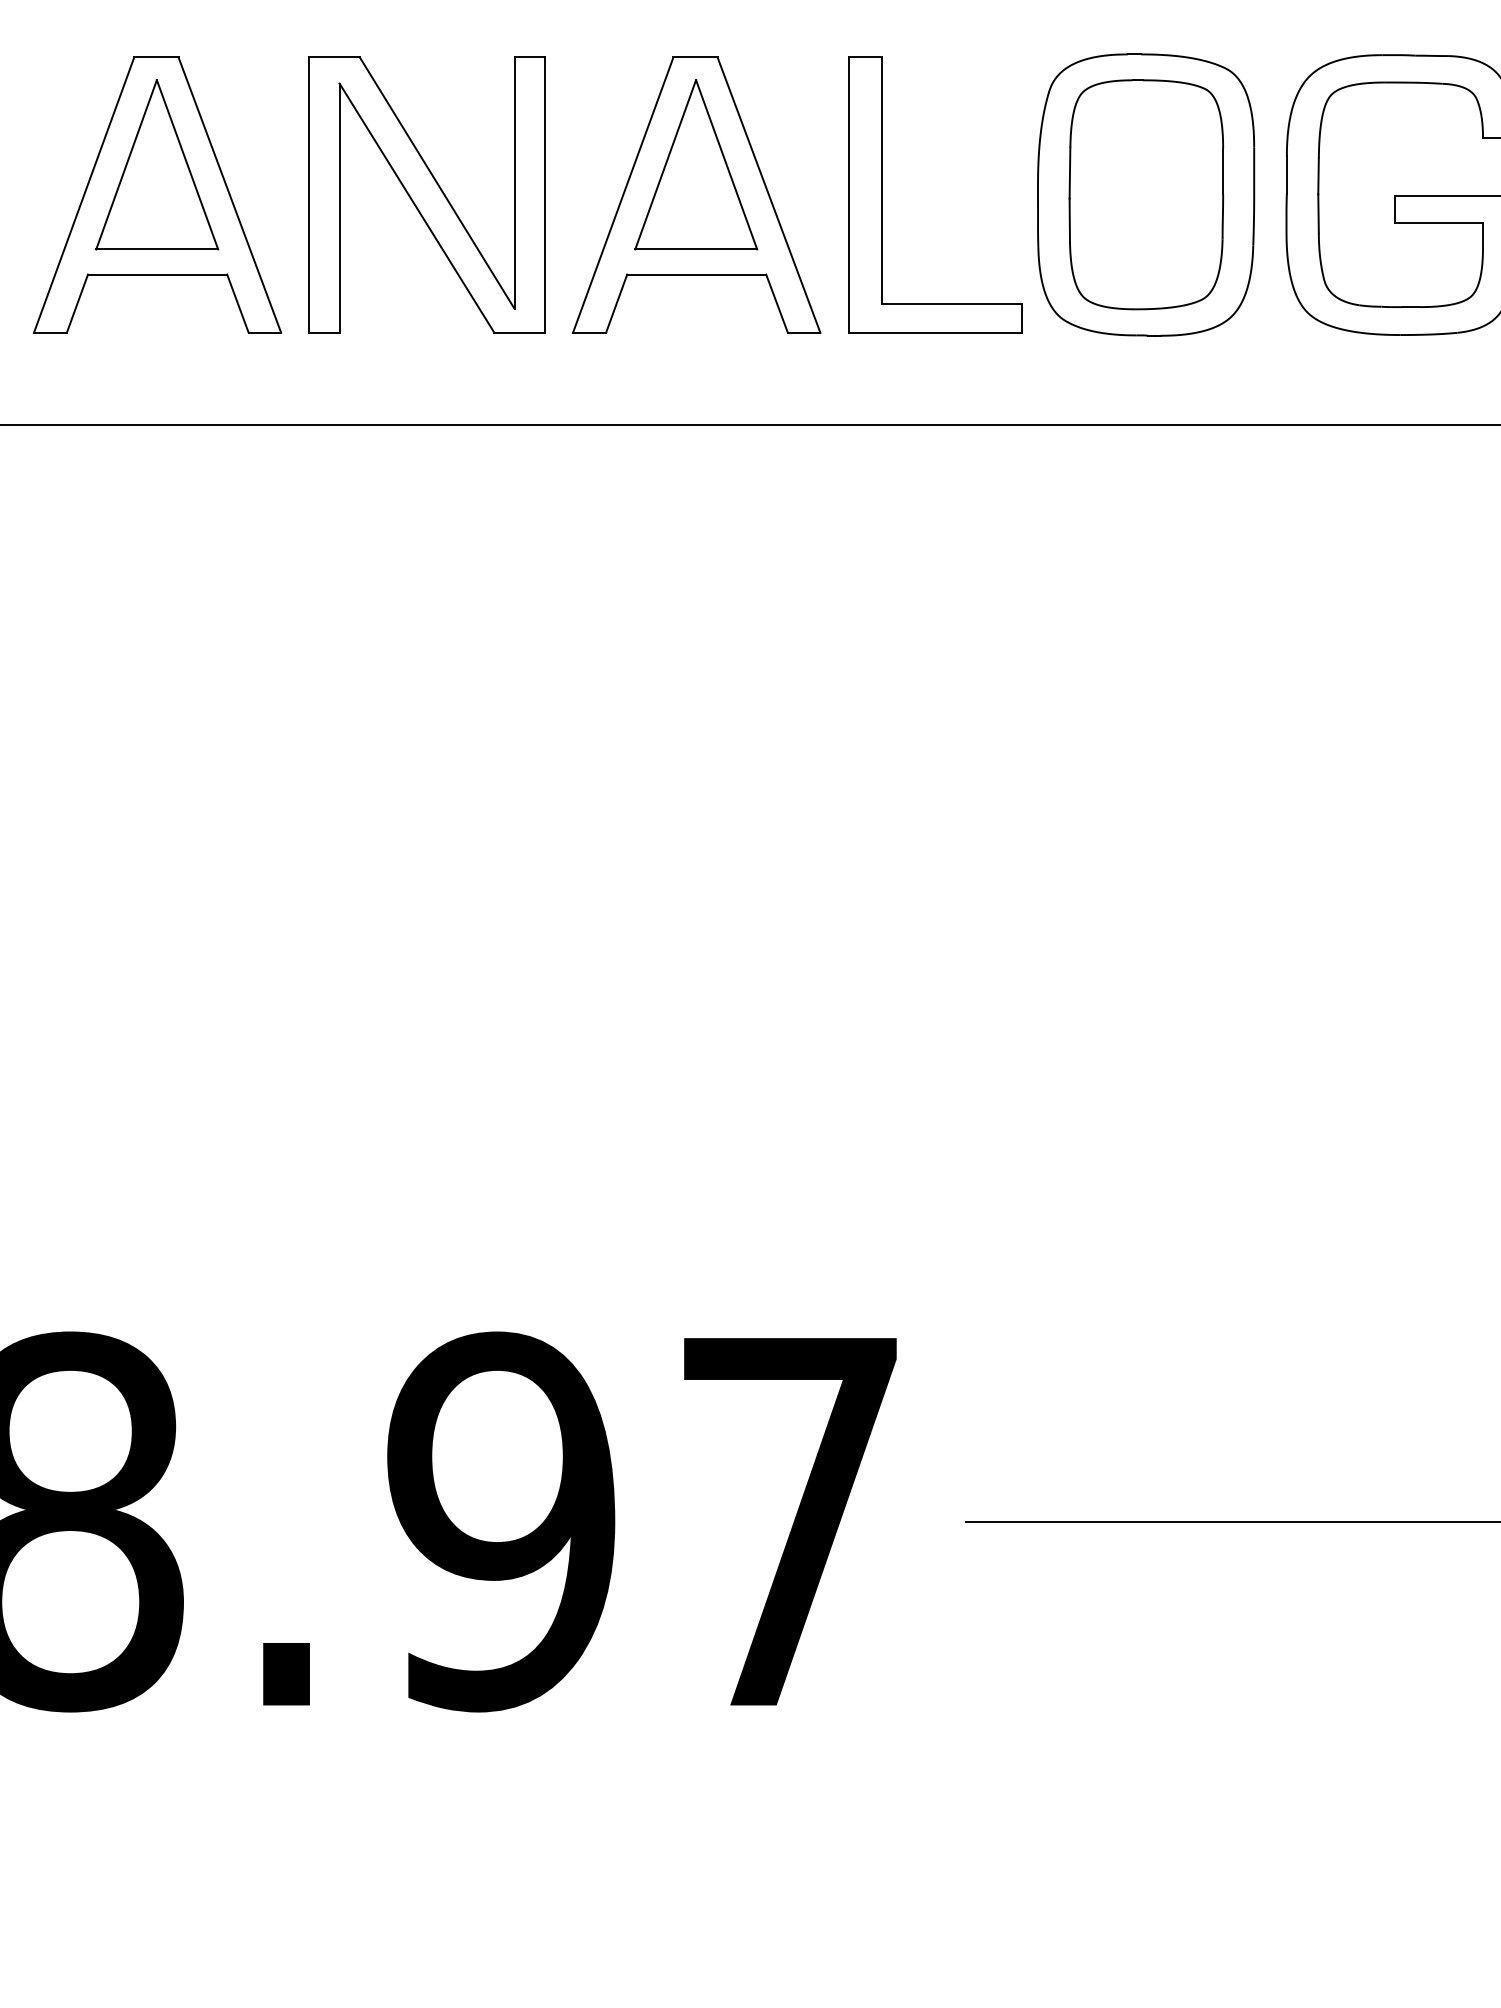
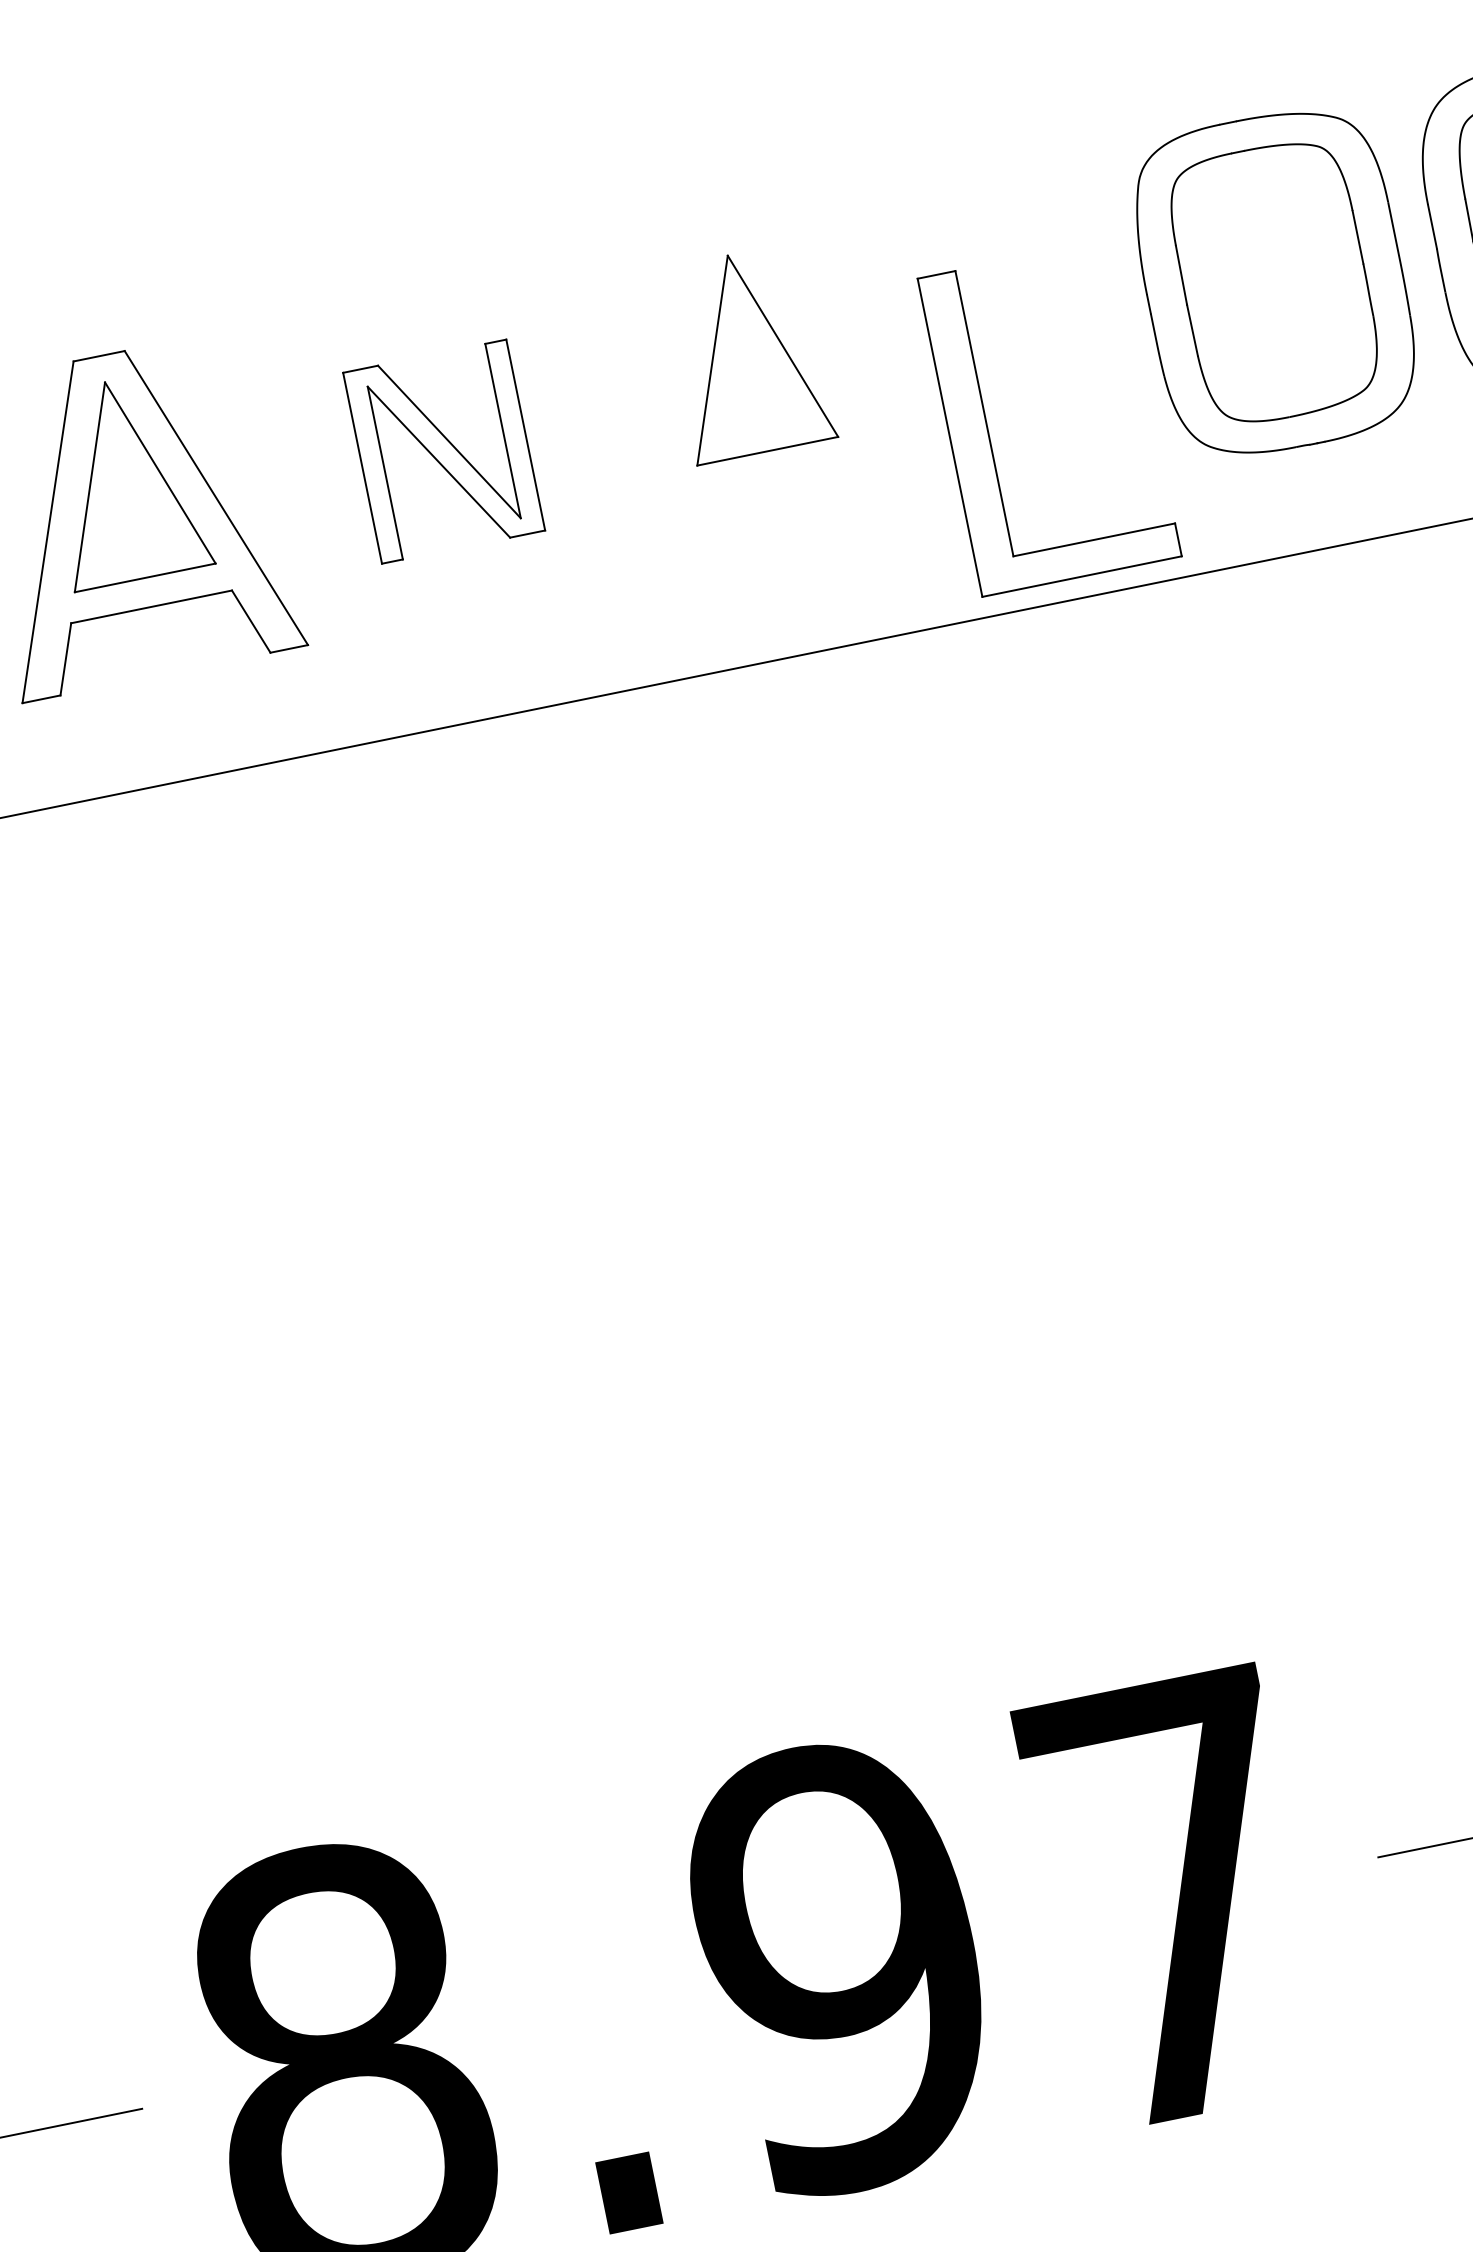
part: (426, 194) -> (443, 451), size x0.6
part: (696, 194) -> (755, 387), removed
part: (882, 194) -> (988, 429), moved

